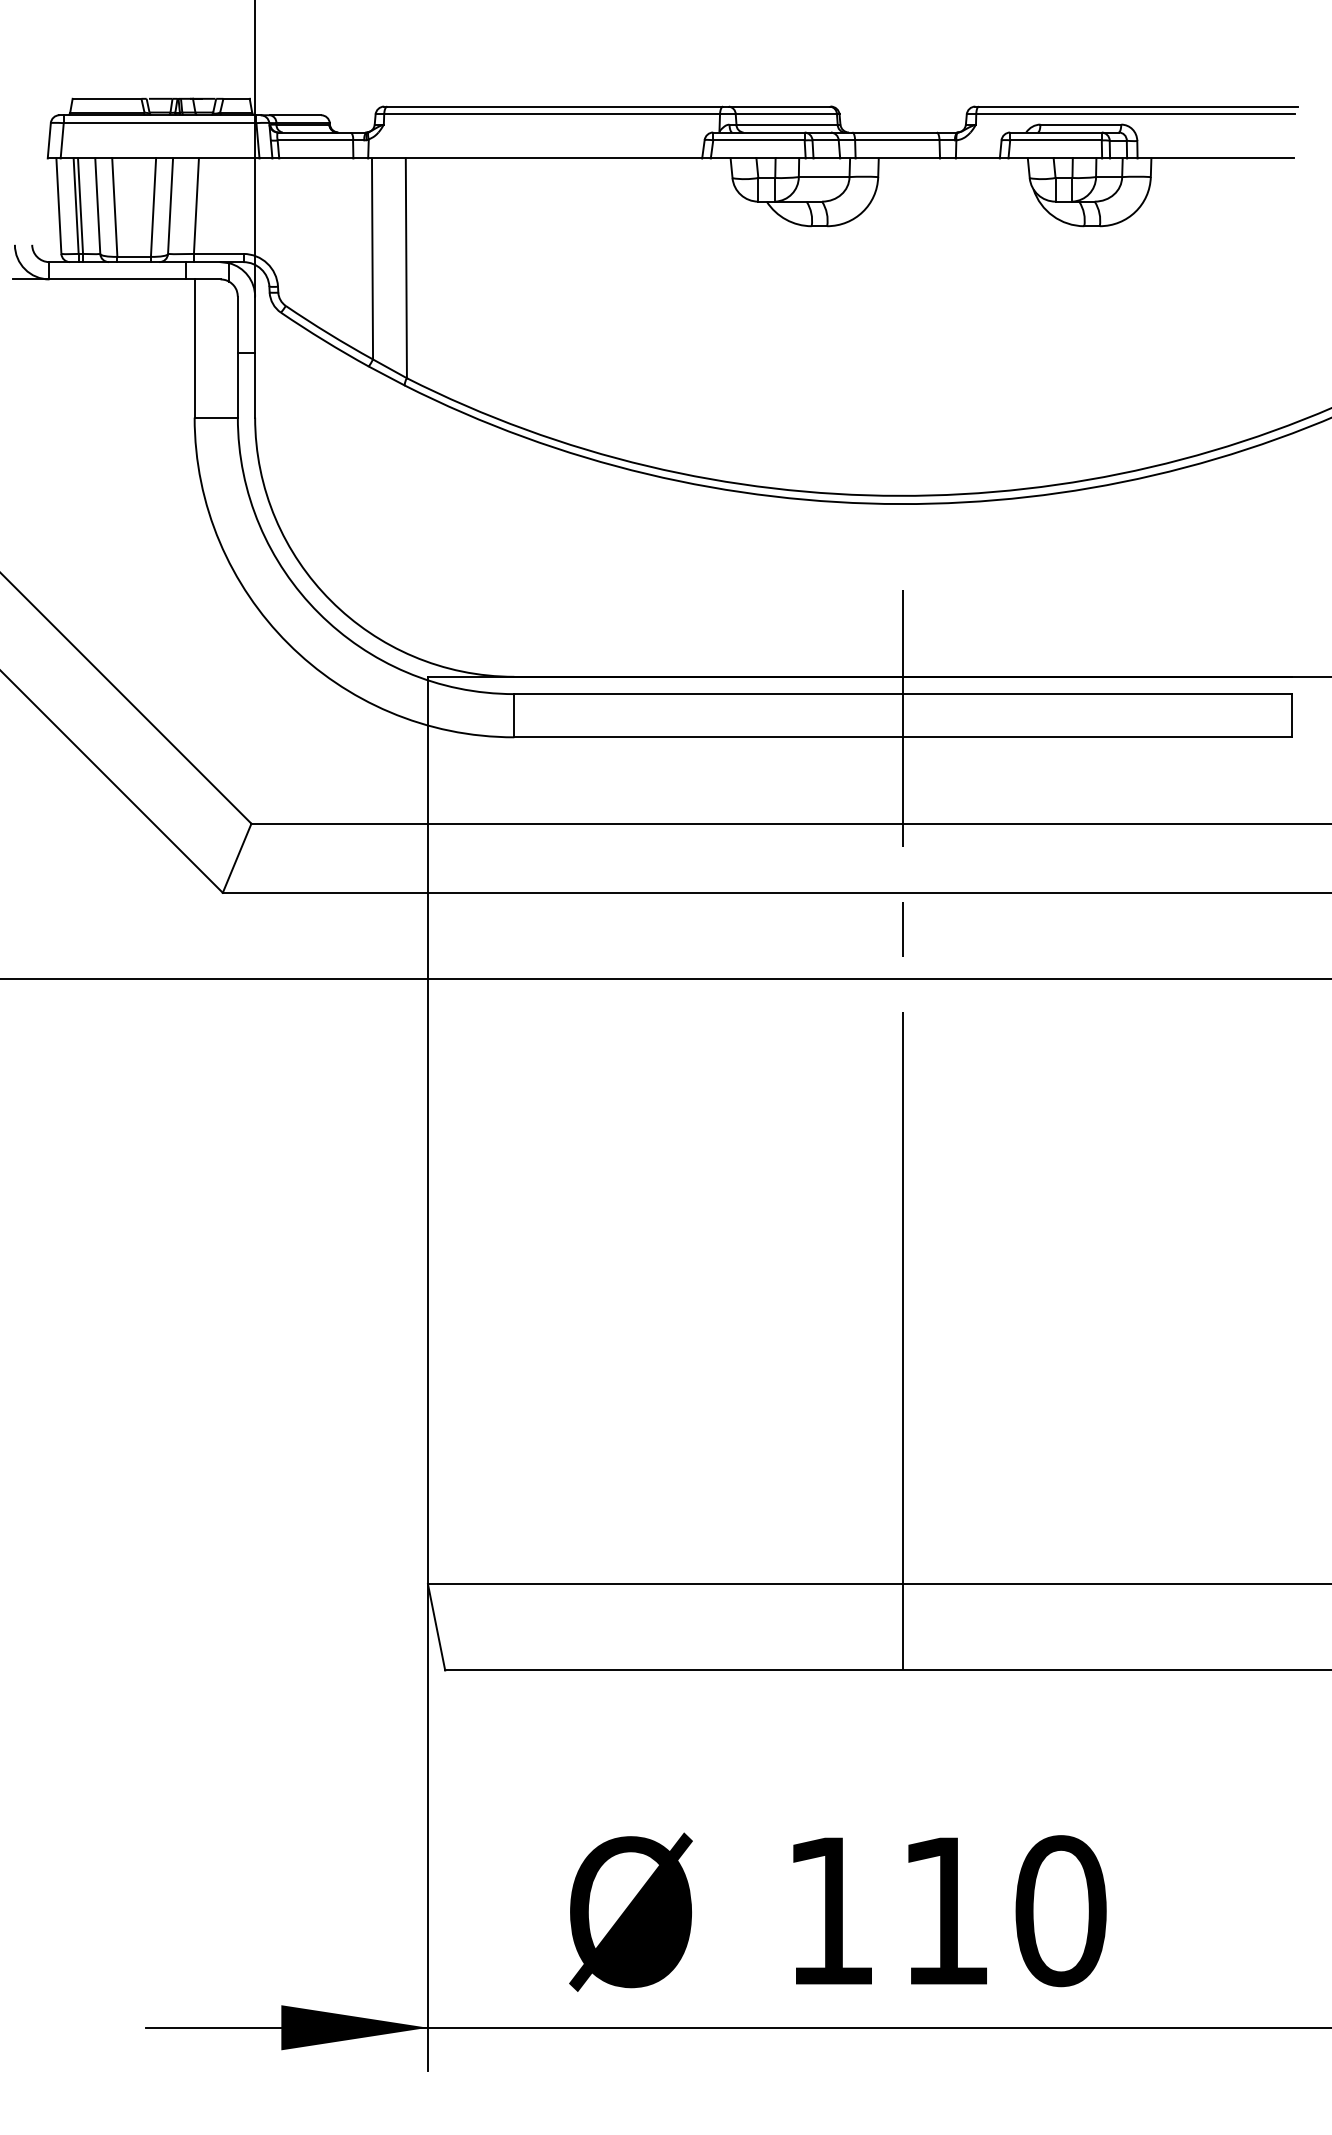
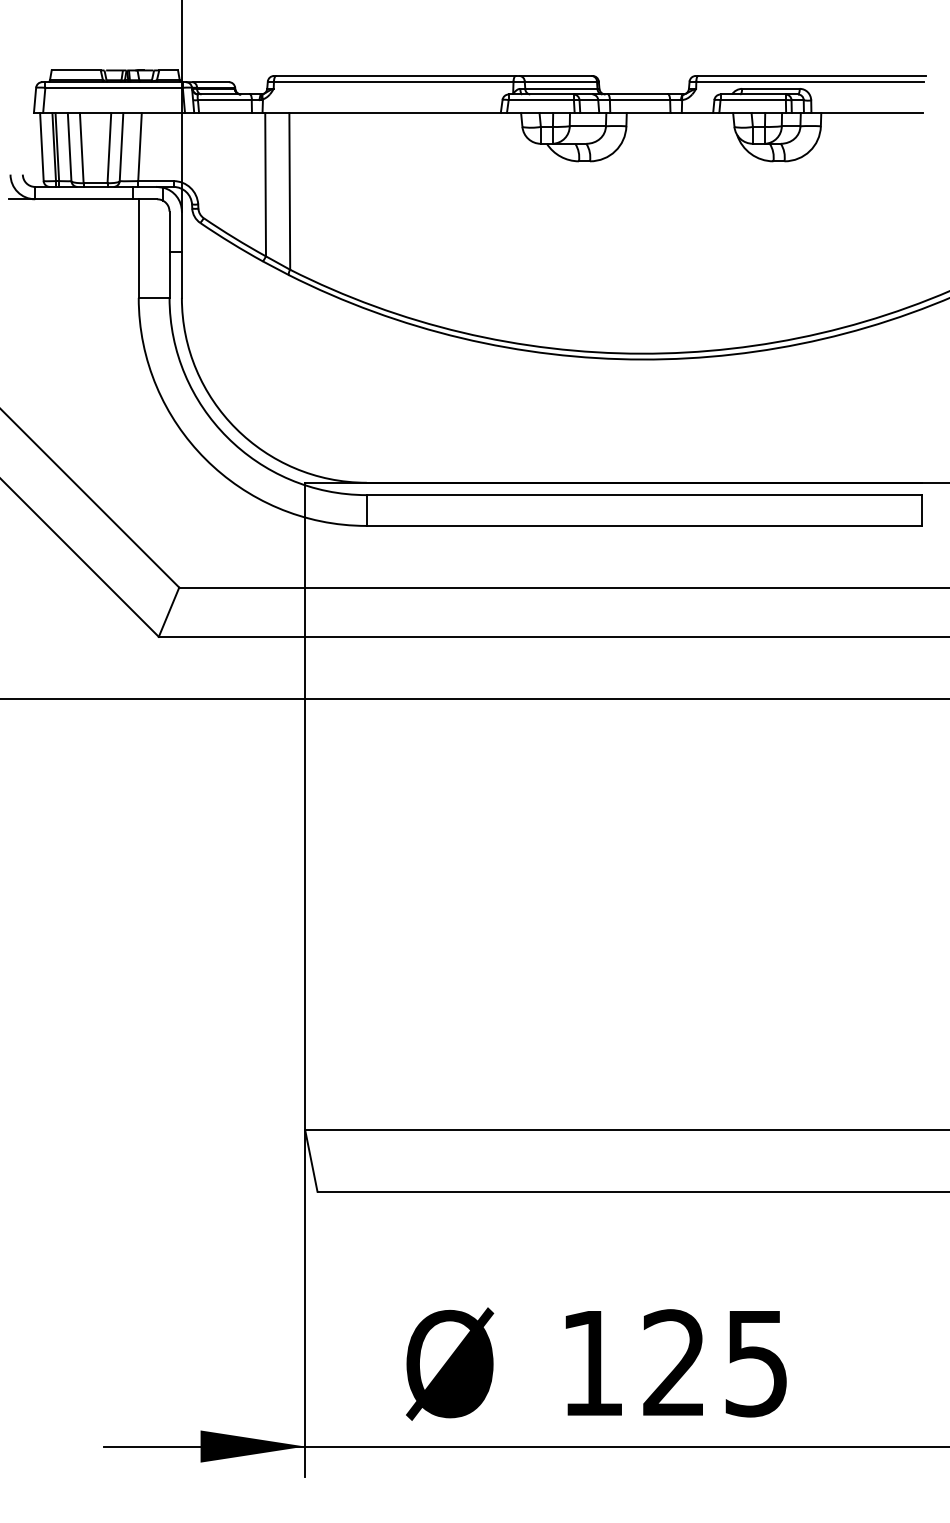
line: (903, 1130) -> (644, 806), removed
text: (1003, 1911) -> (715, 1363), 110 -> 125

